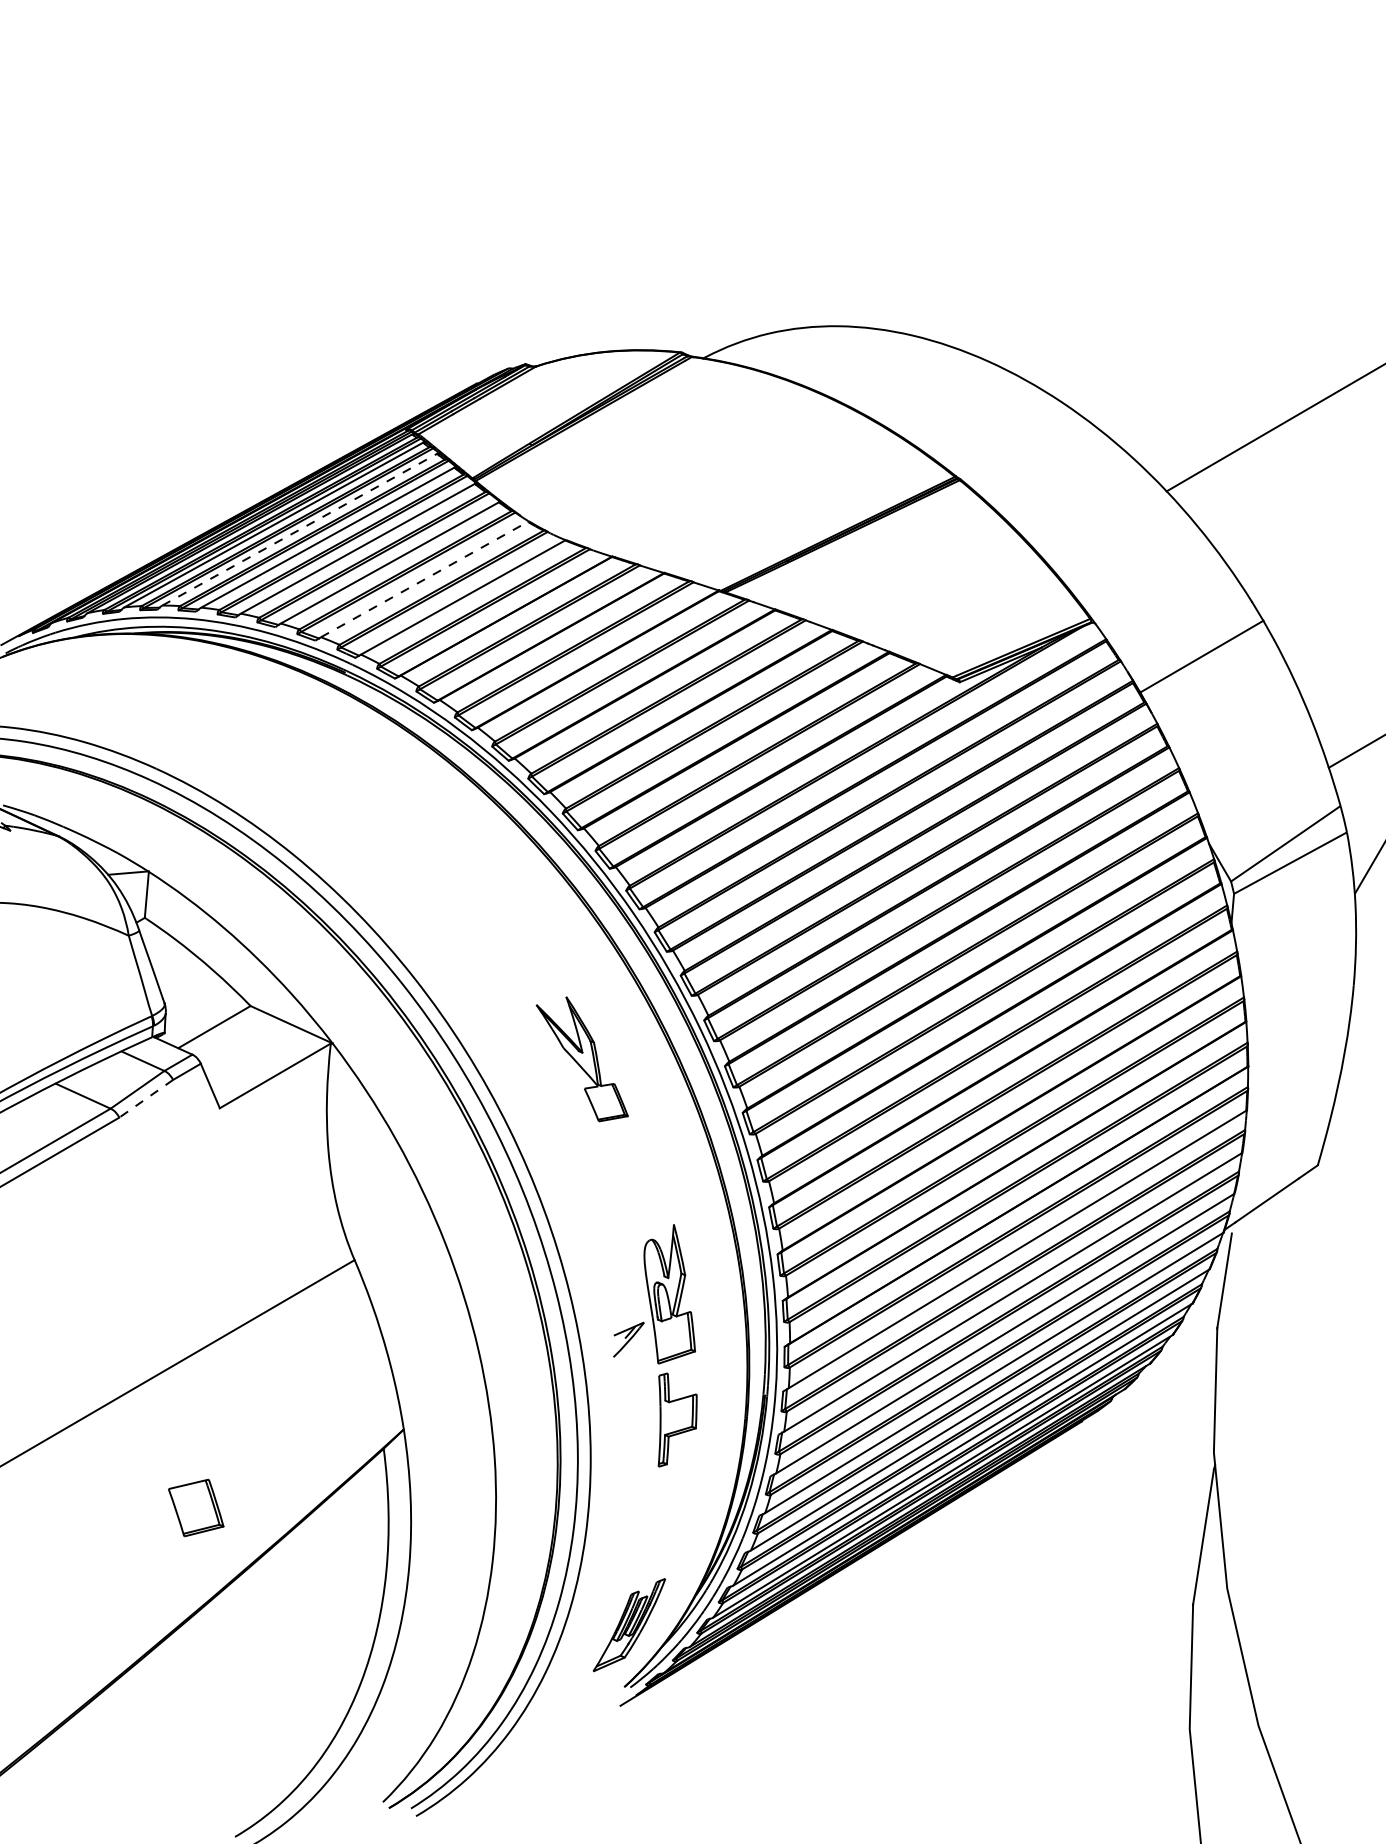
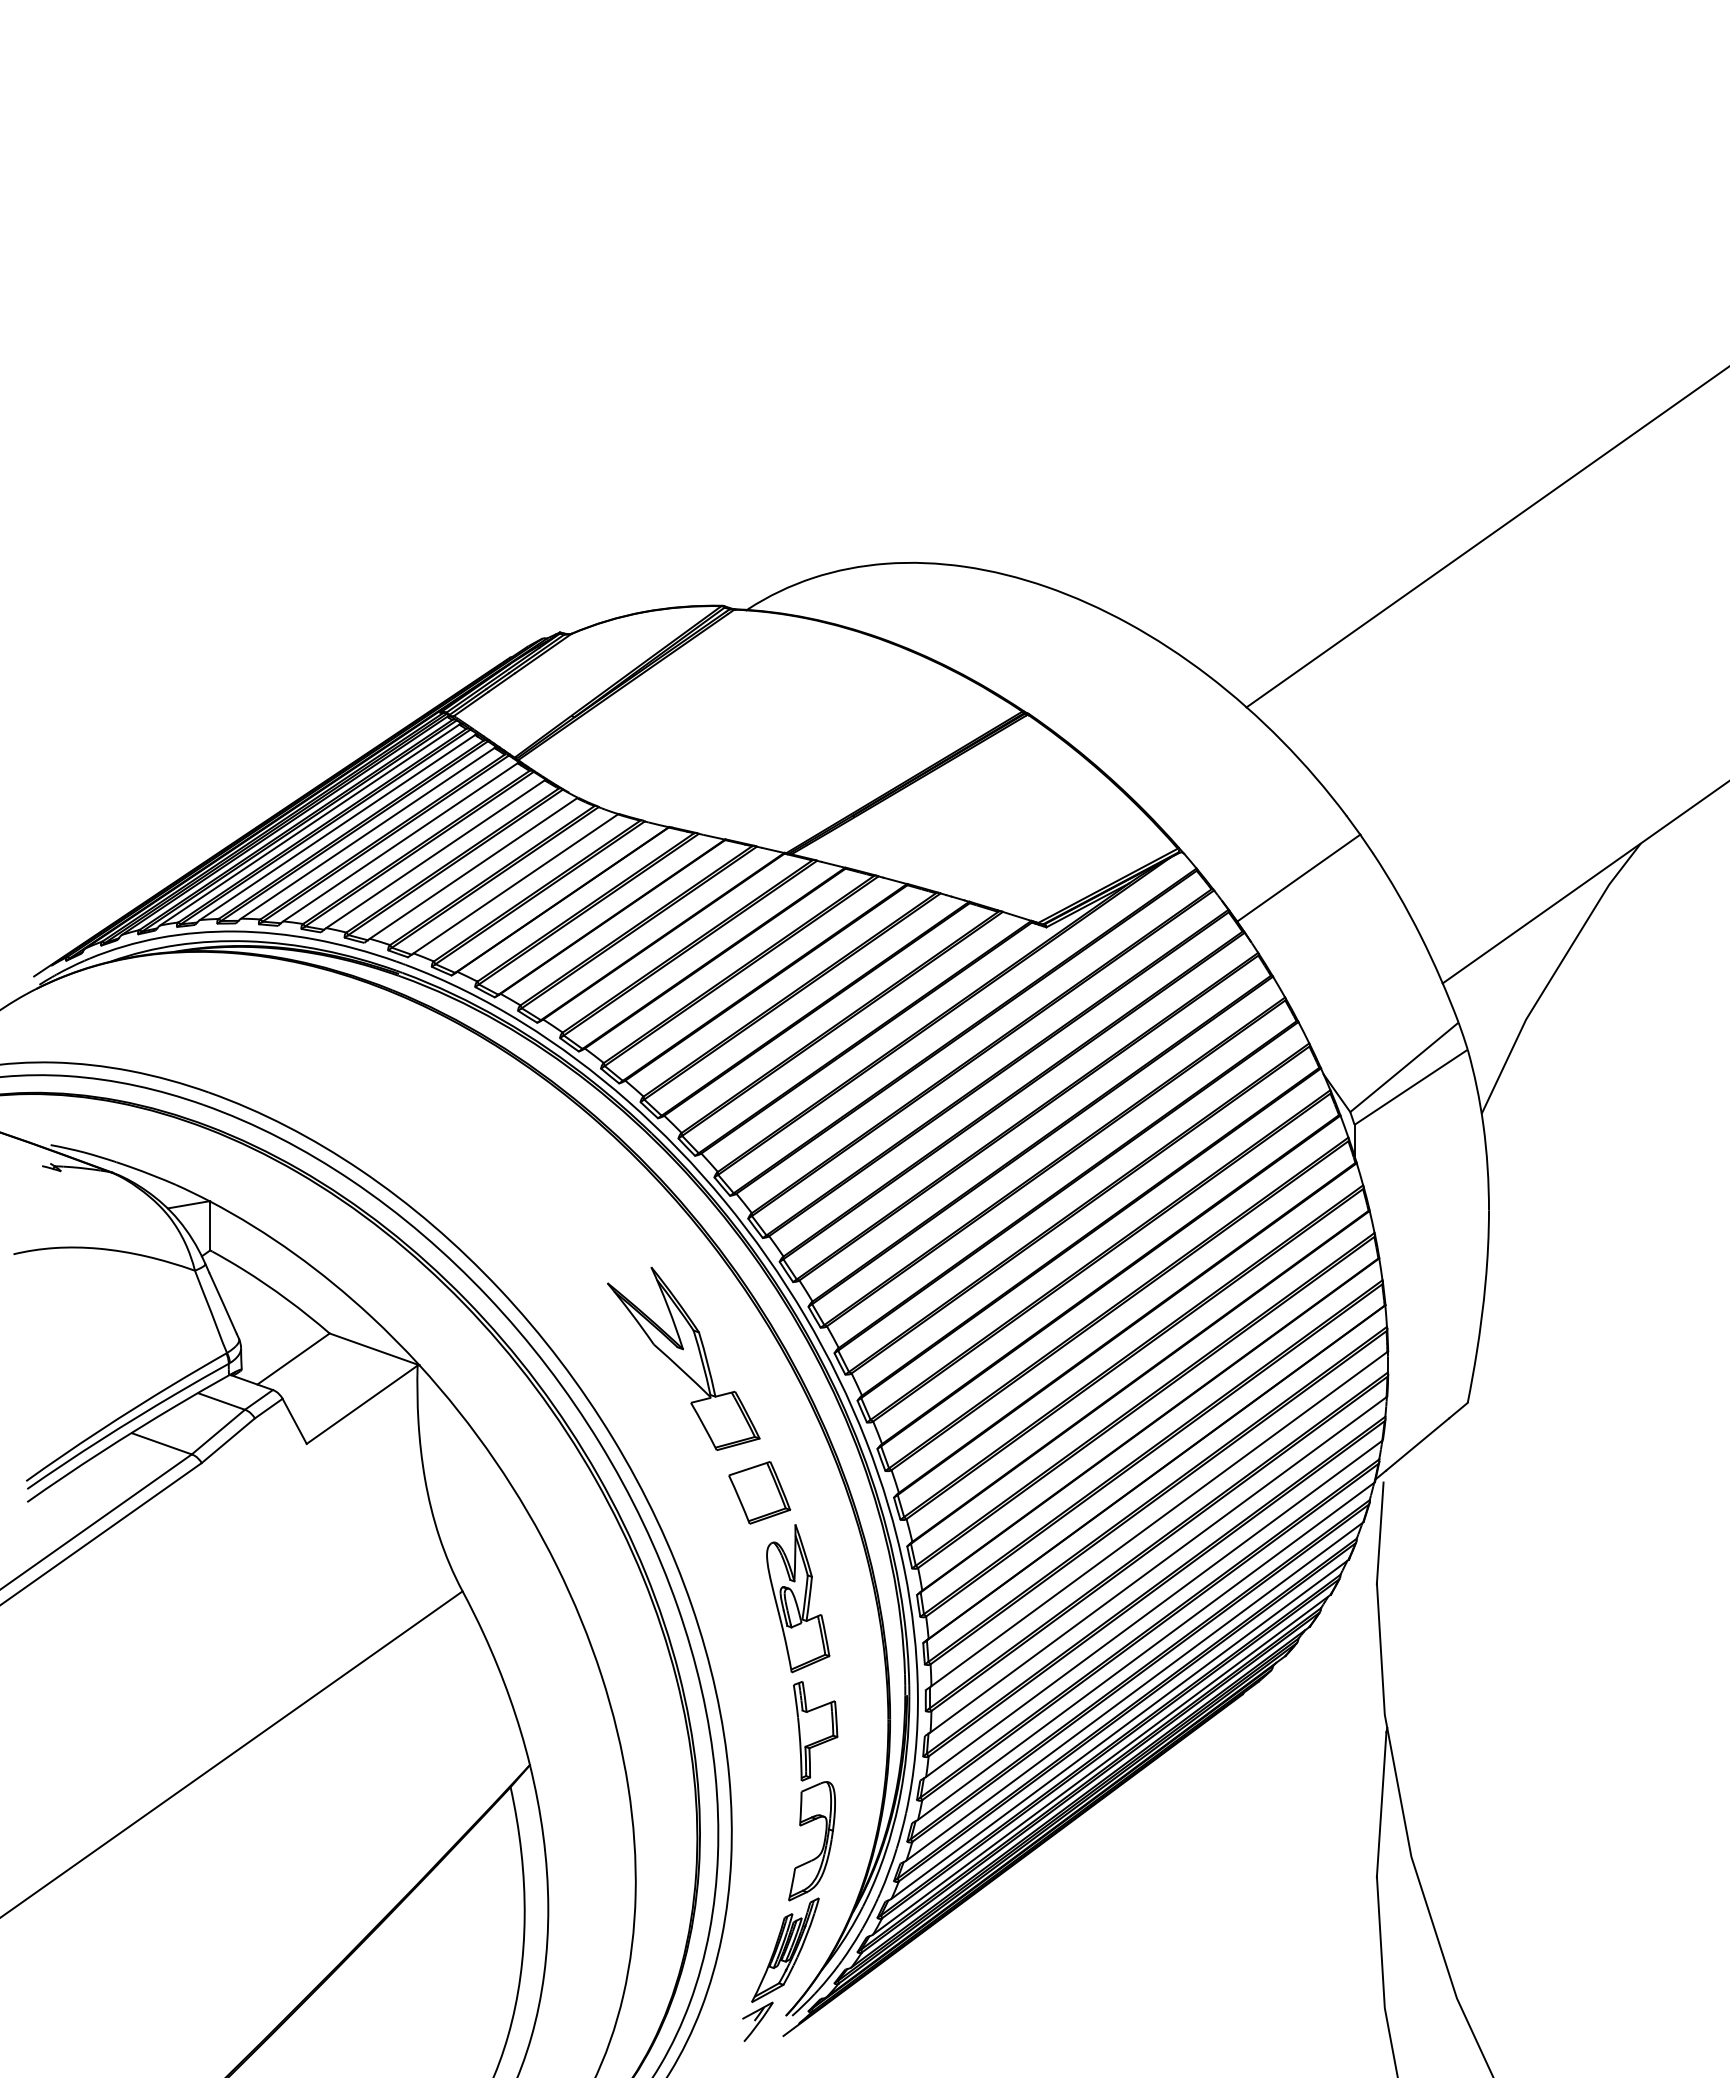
line: (299, 529) -> (337, 827), dashed -> solid
line: (424, 579) -> (473, 868), dashed -> solid
part: (582, 1058) -> (683, 1358), size x1.43
line: (146, 1098) -> (228, 1440), dashed -> solid
part: (627, 1339) -> (757, 2021), moved
part: (196, 1507) -> (759, 1492), moved
part: (674, 1525) -> (823, 1841), added

